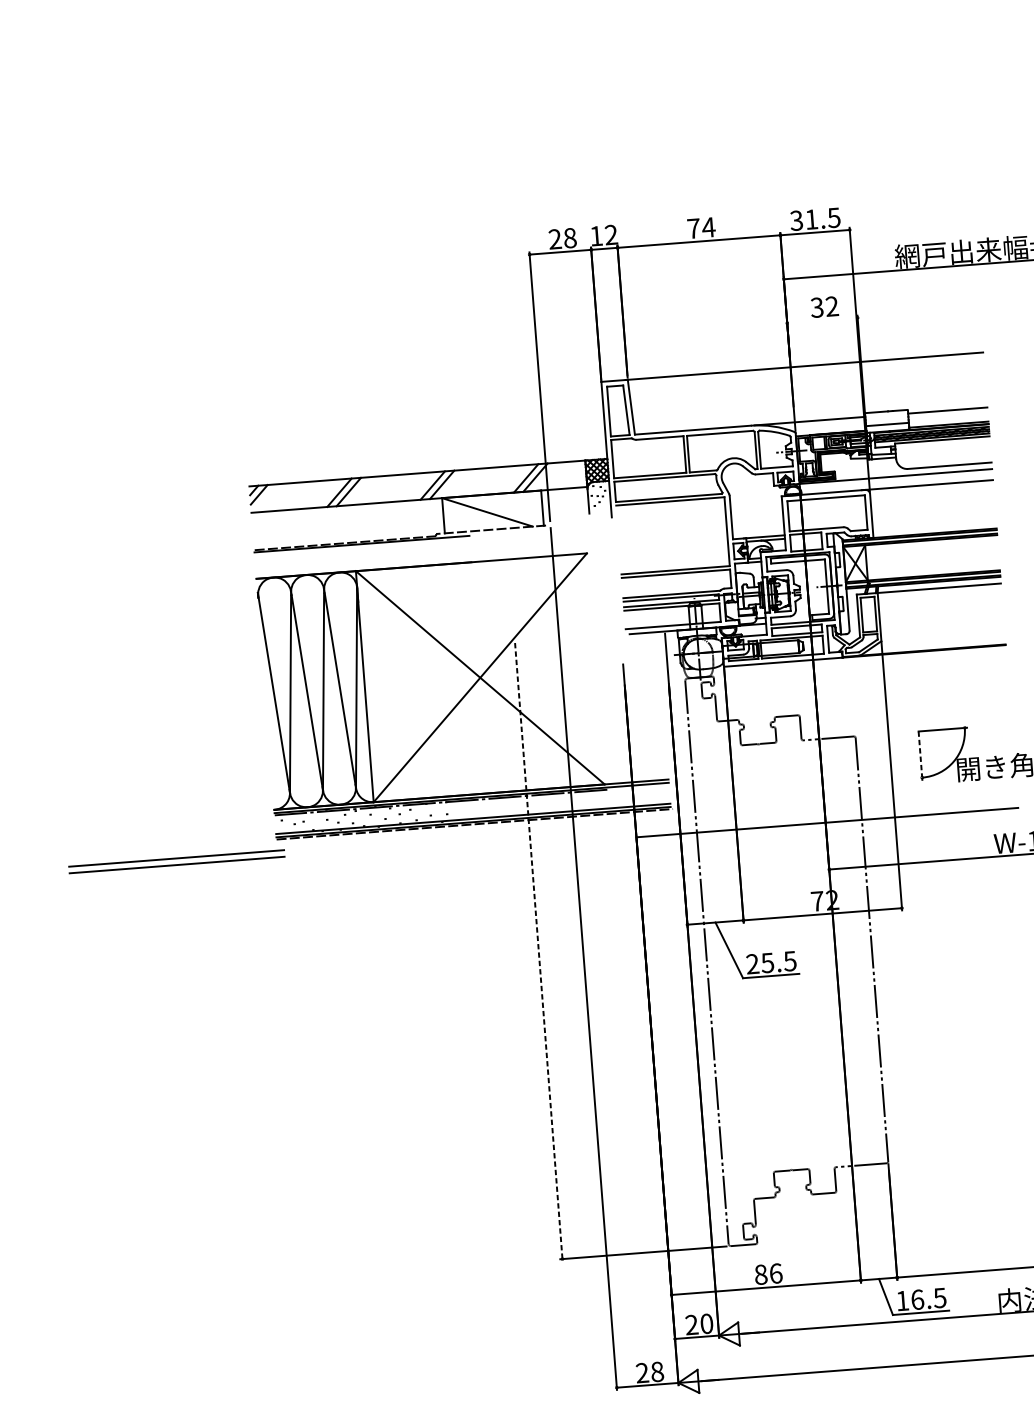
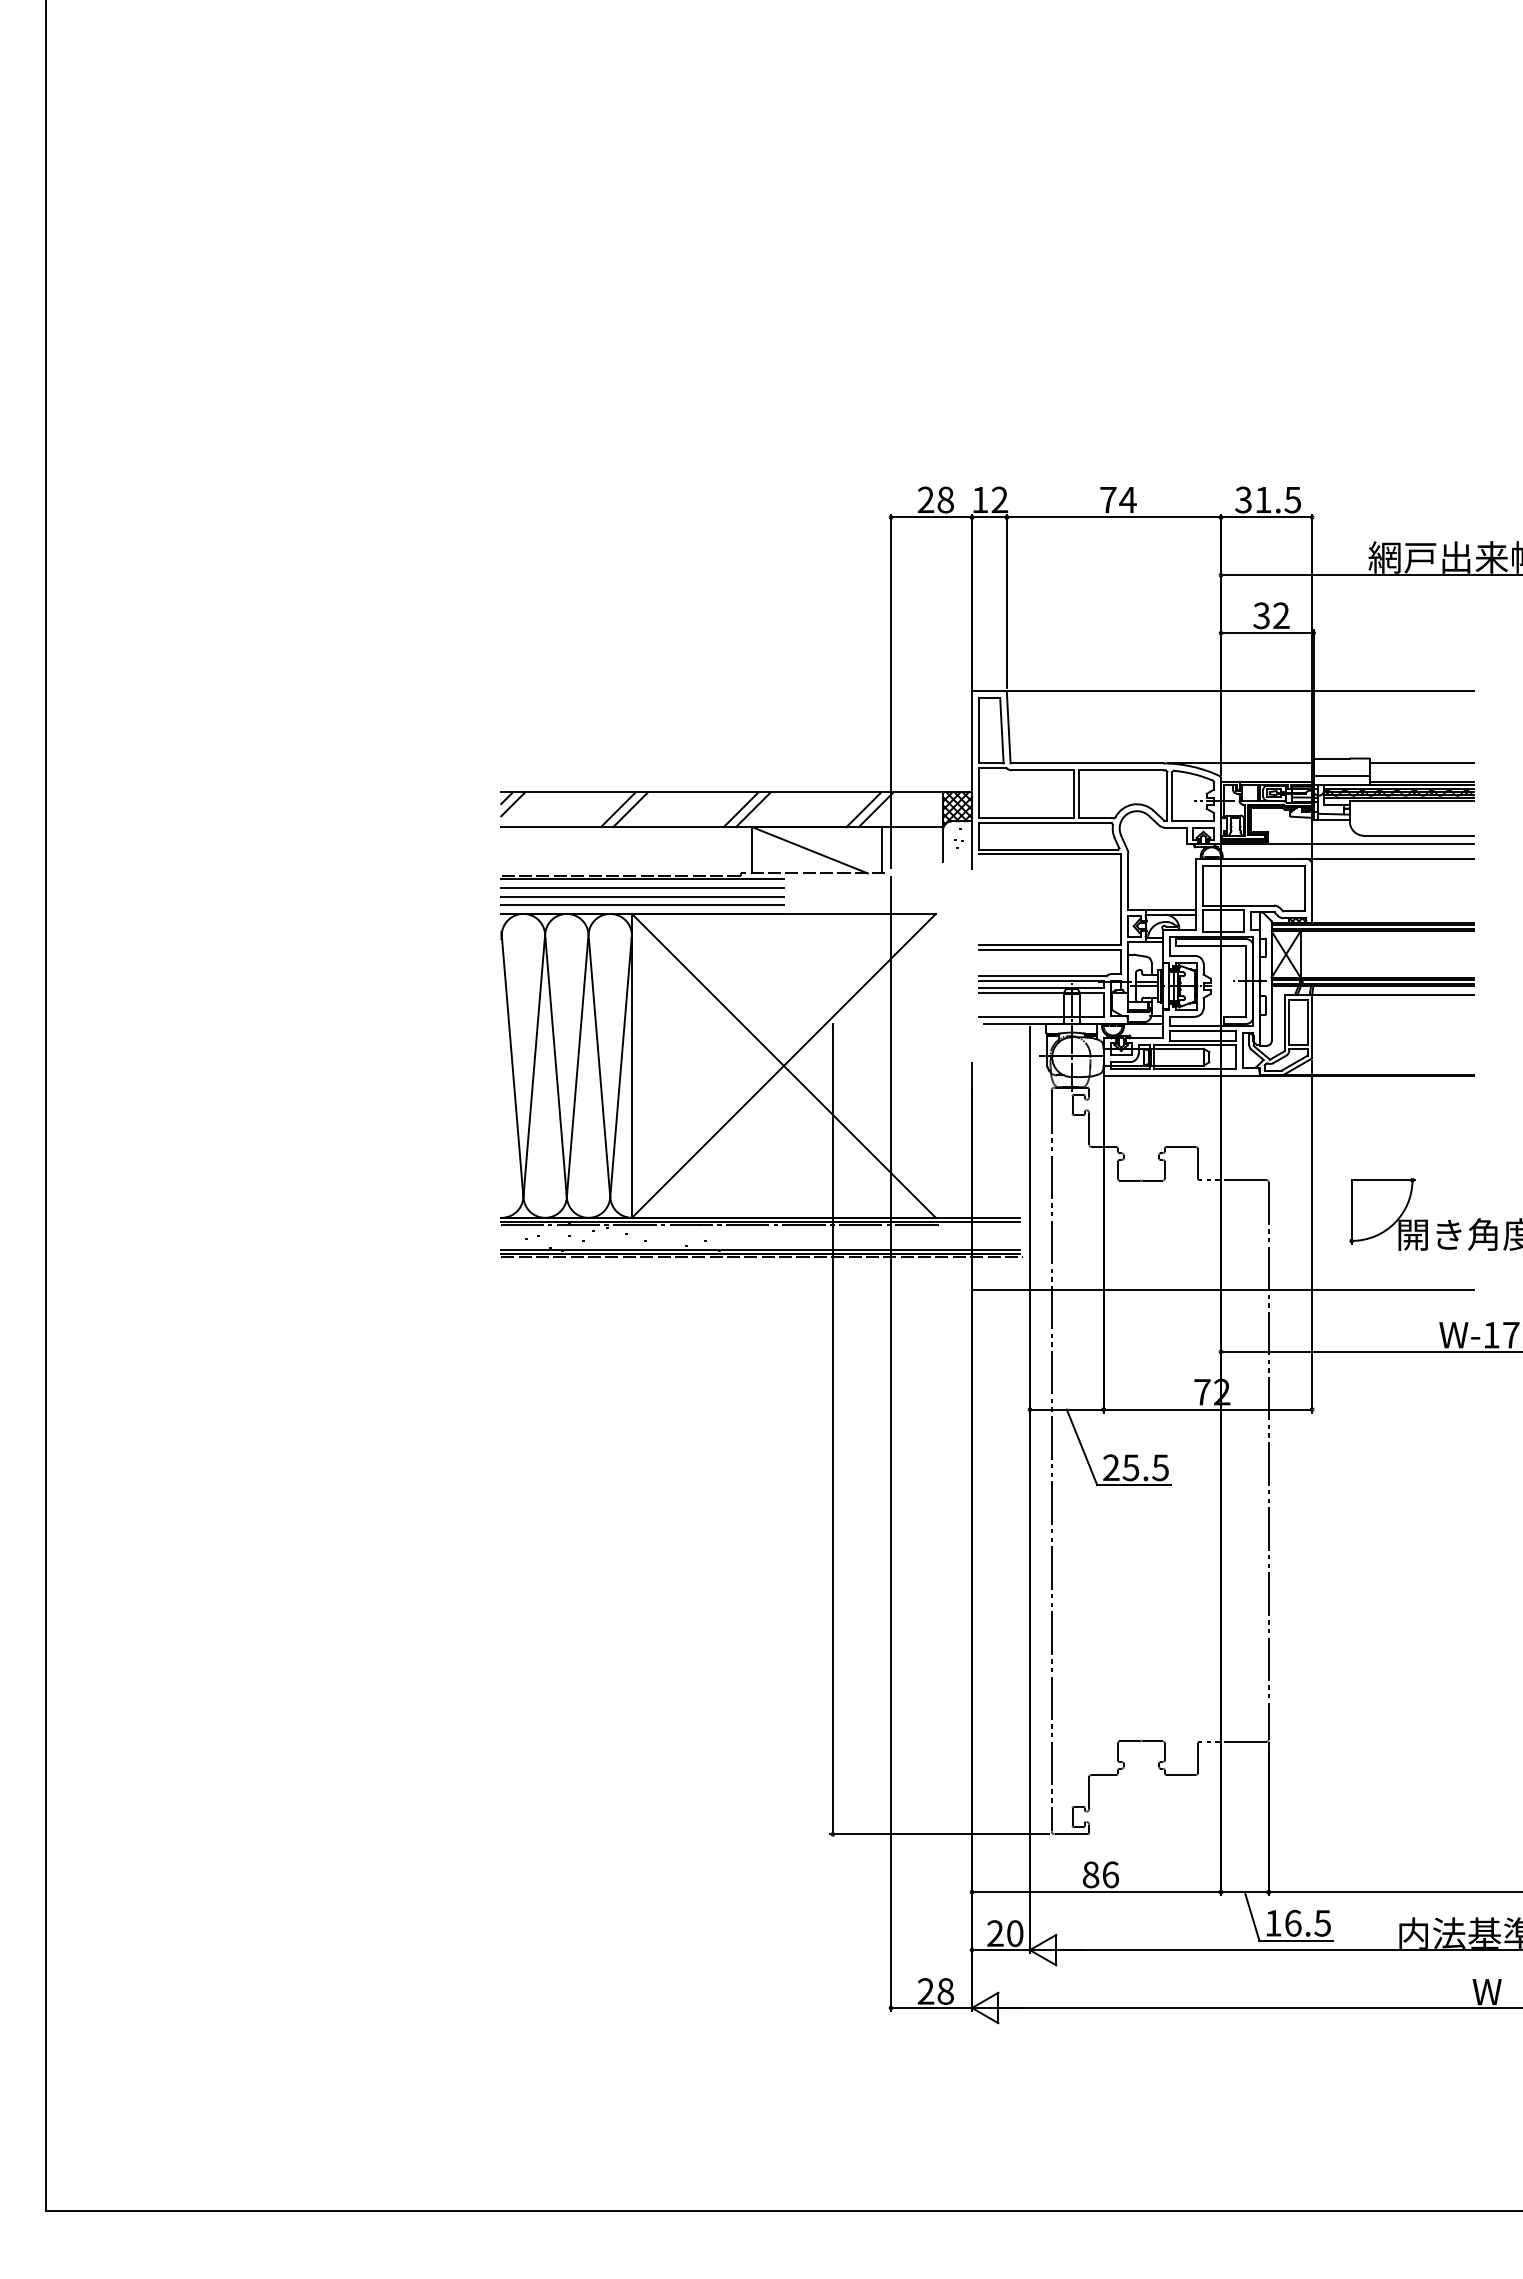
line: (821, 320) -> (1266, 633), added
line: (362, 550) -> (642, 887), added
line: (920, 754) -> (1351, 1210), dashed -> solid
part: (176, 861) -> (642, 900), moved
line: (538, 951) -> (832, 1429), dashed -> solid

